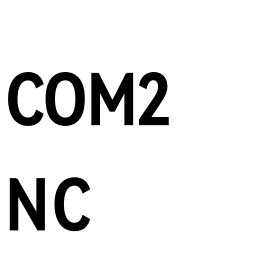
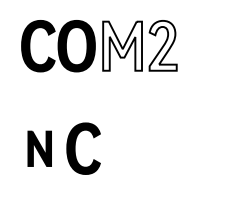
fill: (112, 98) -> (122, 45), removed
fill: (153, 98) -> (162, 45), removed
part: (26, 204) -> (39, 148), size x0.7

